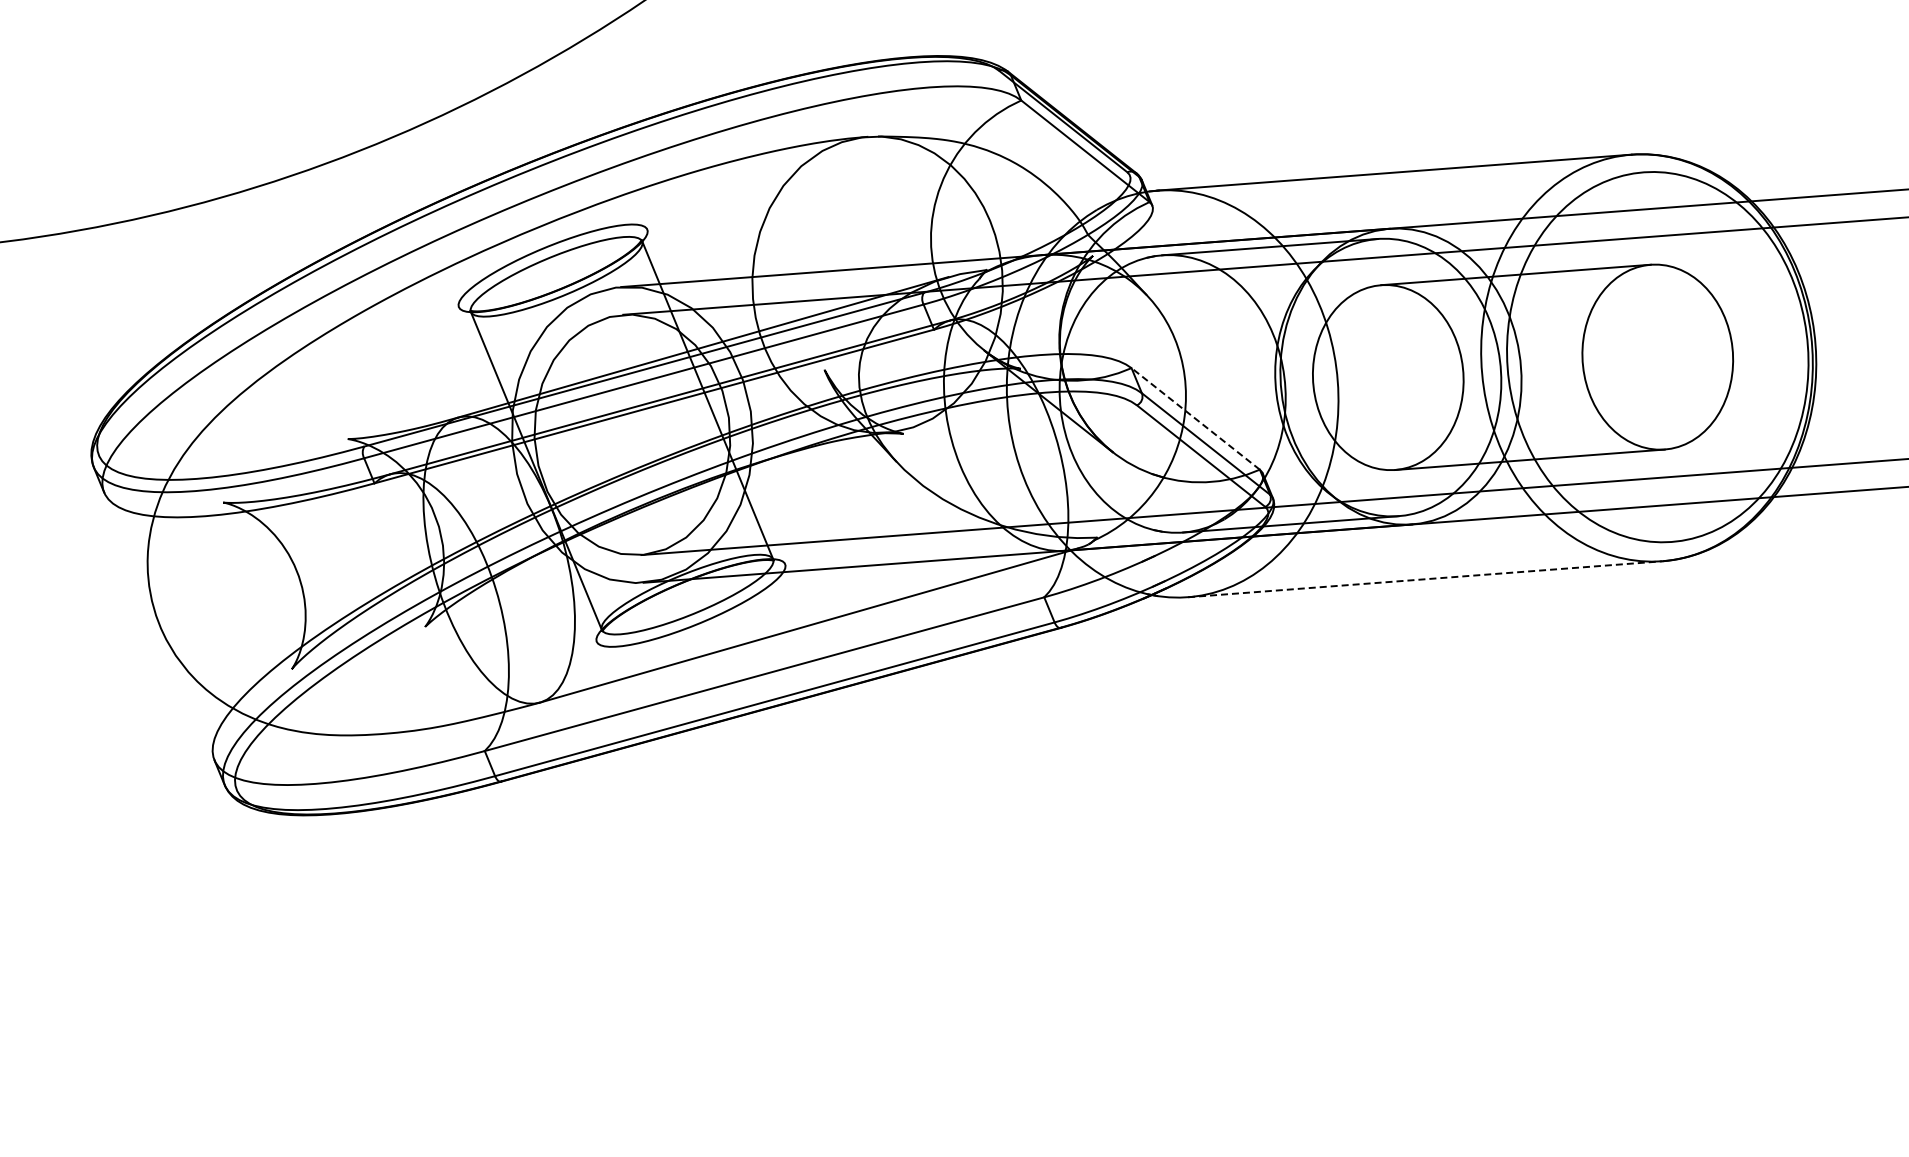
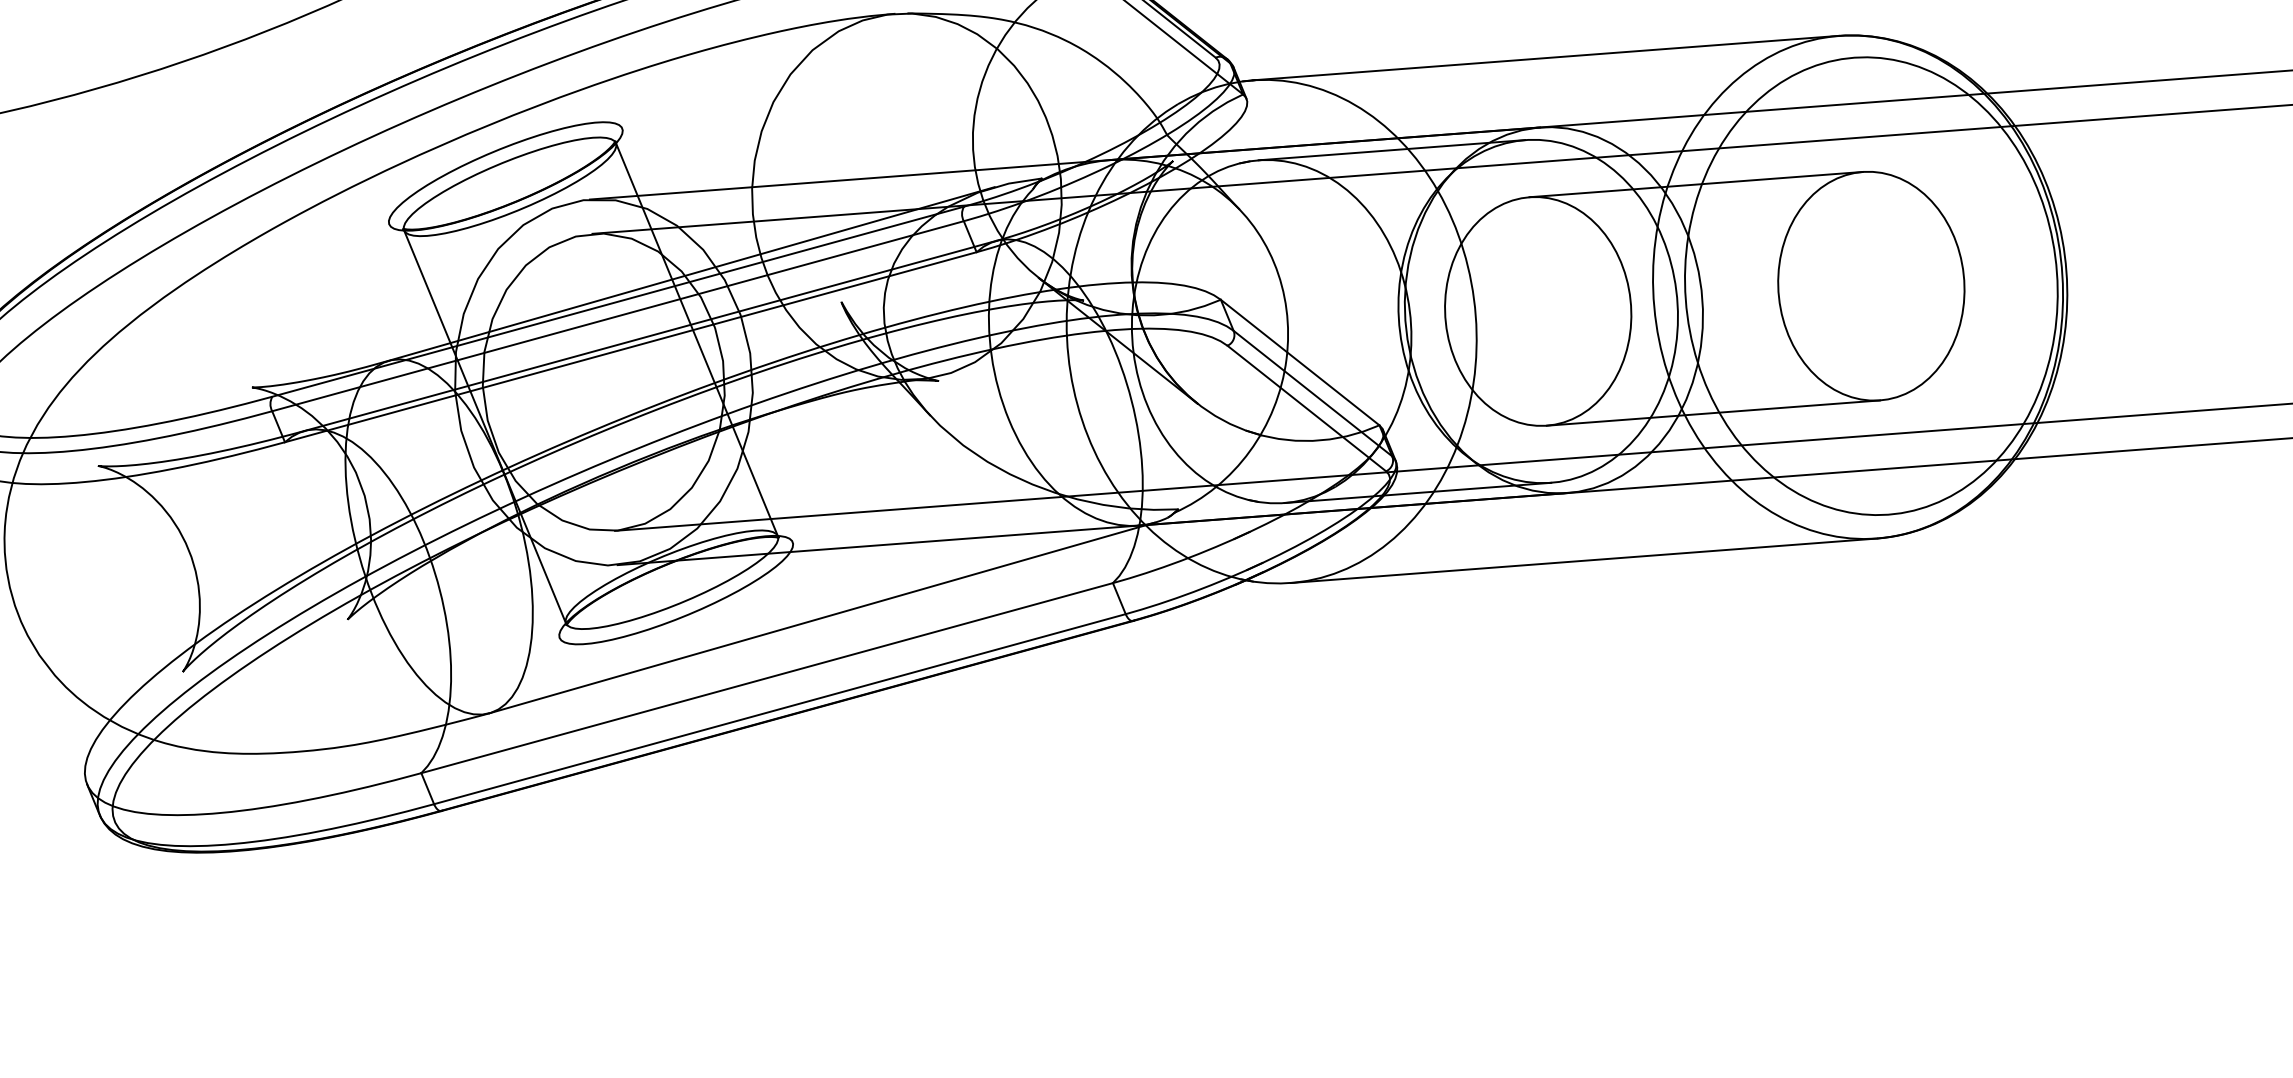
line: (1195, 418) -> (1299, 362), dashed -> solid
line: (1425, 579) -> (1584, 561), dashed -> solid

